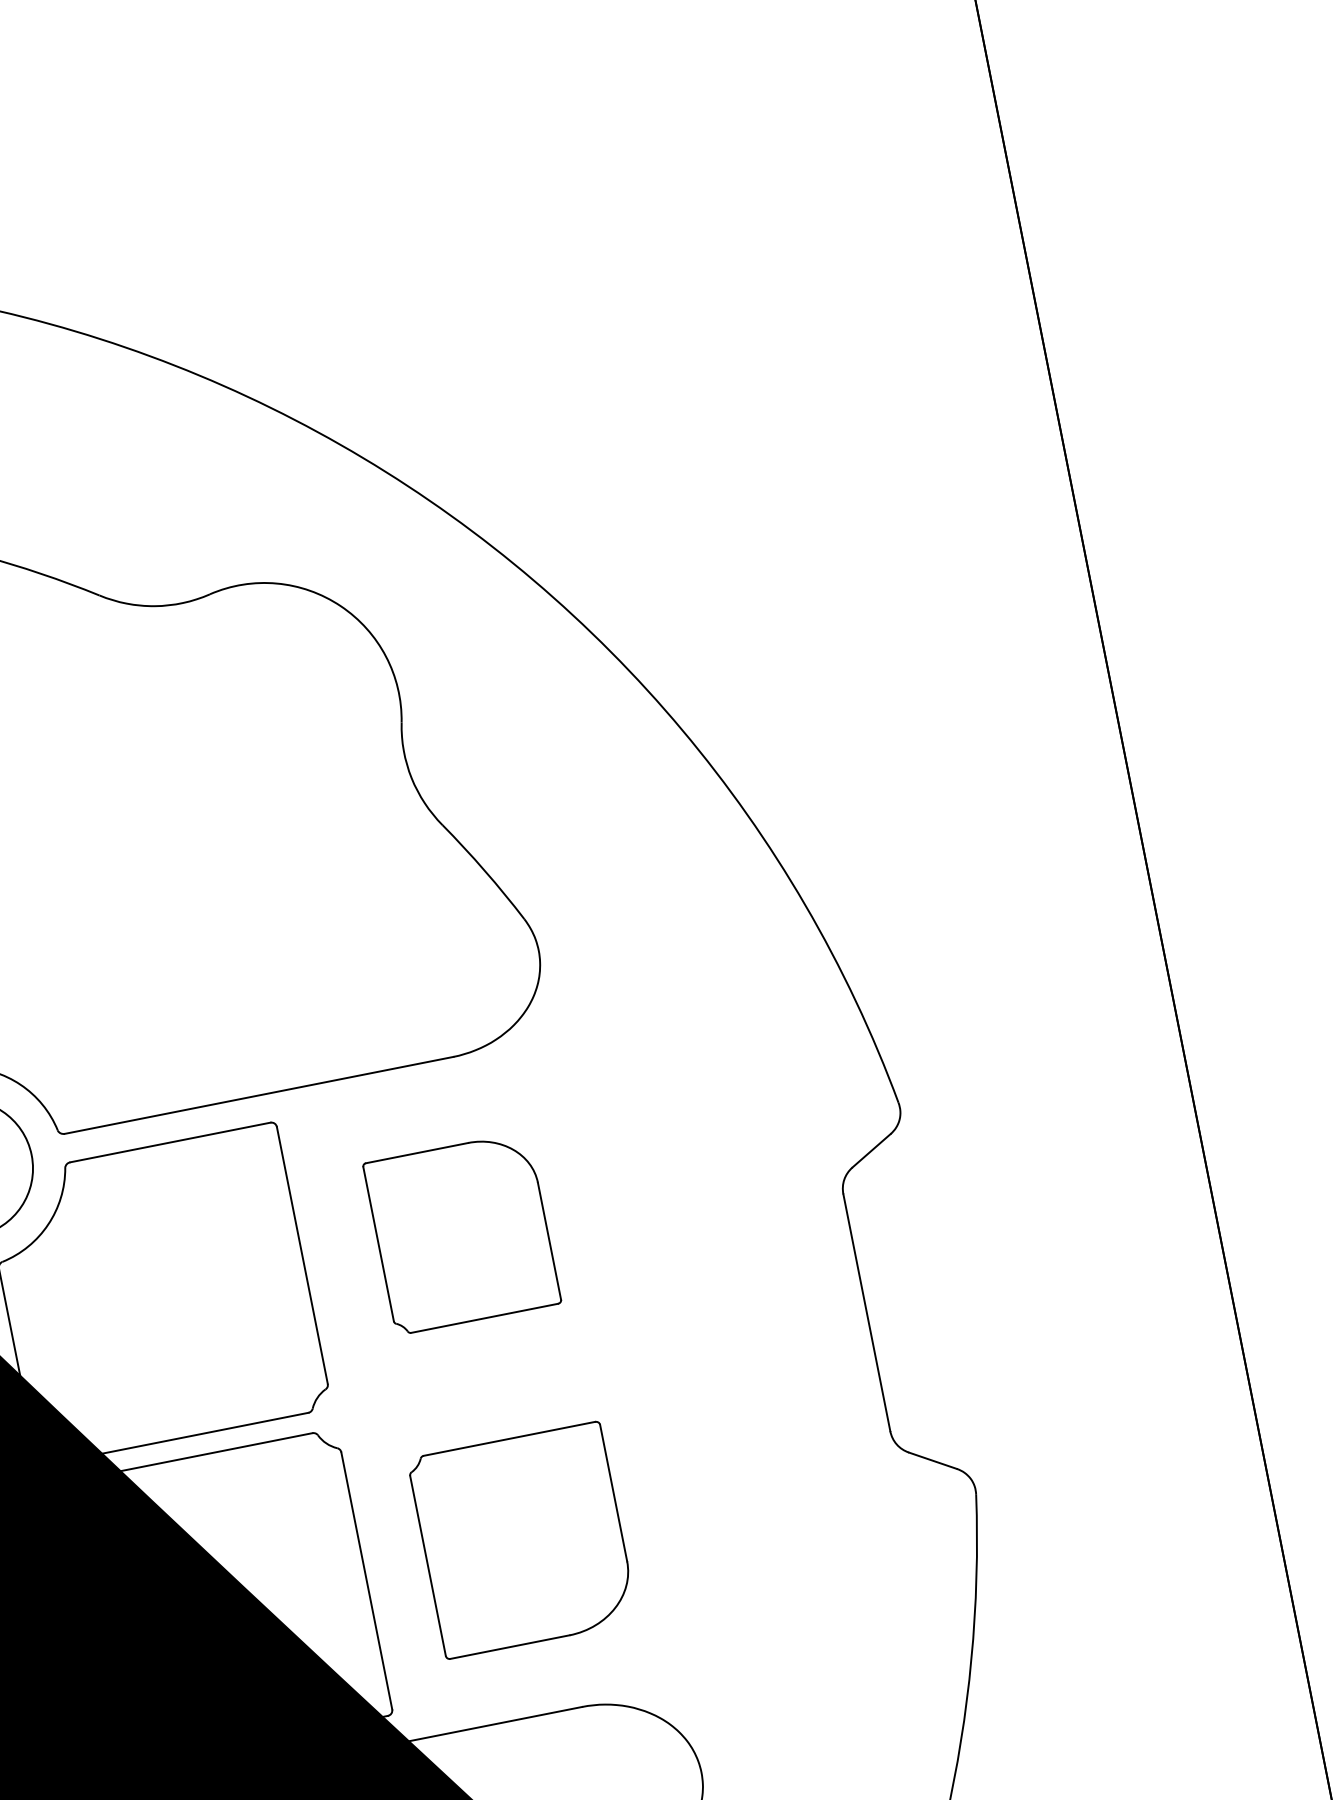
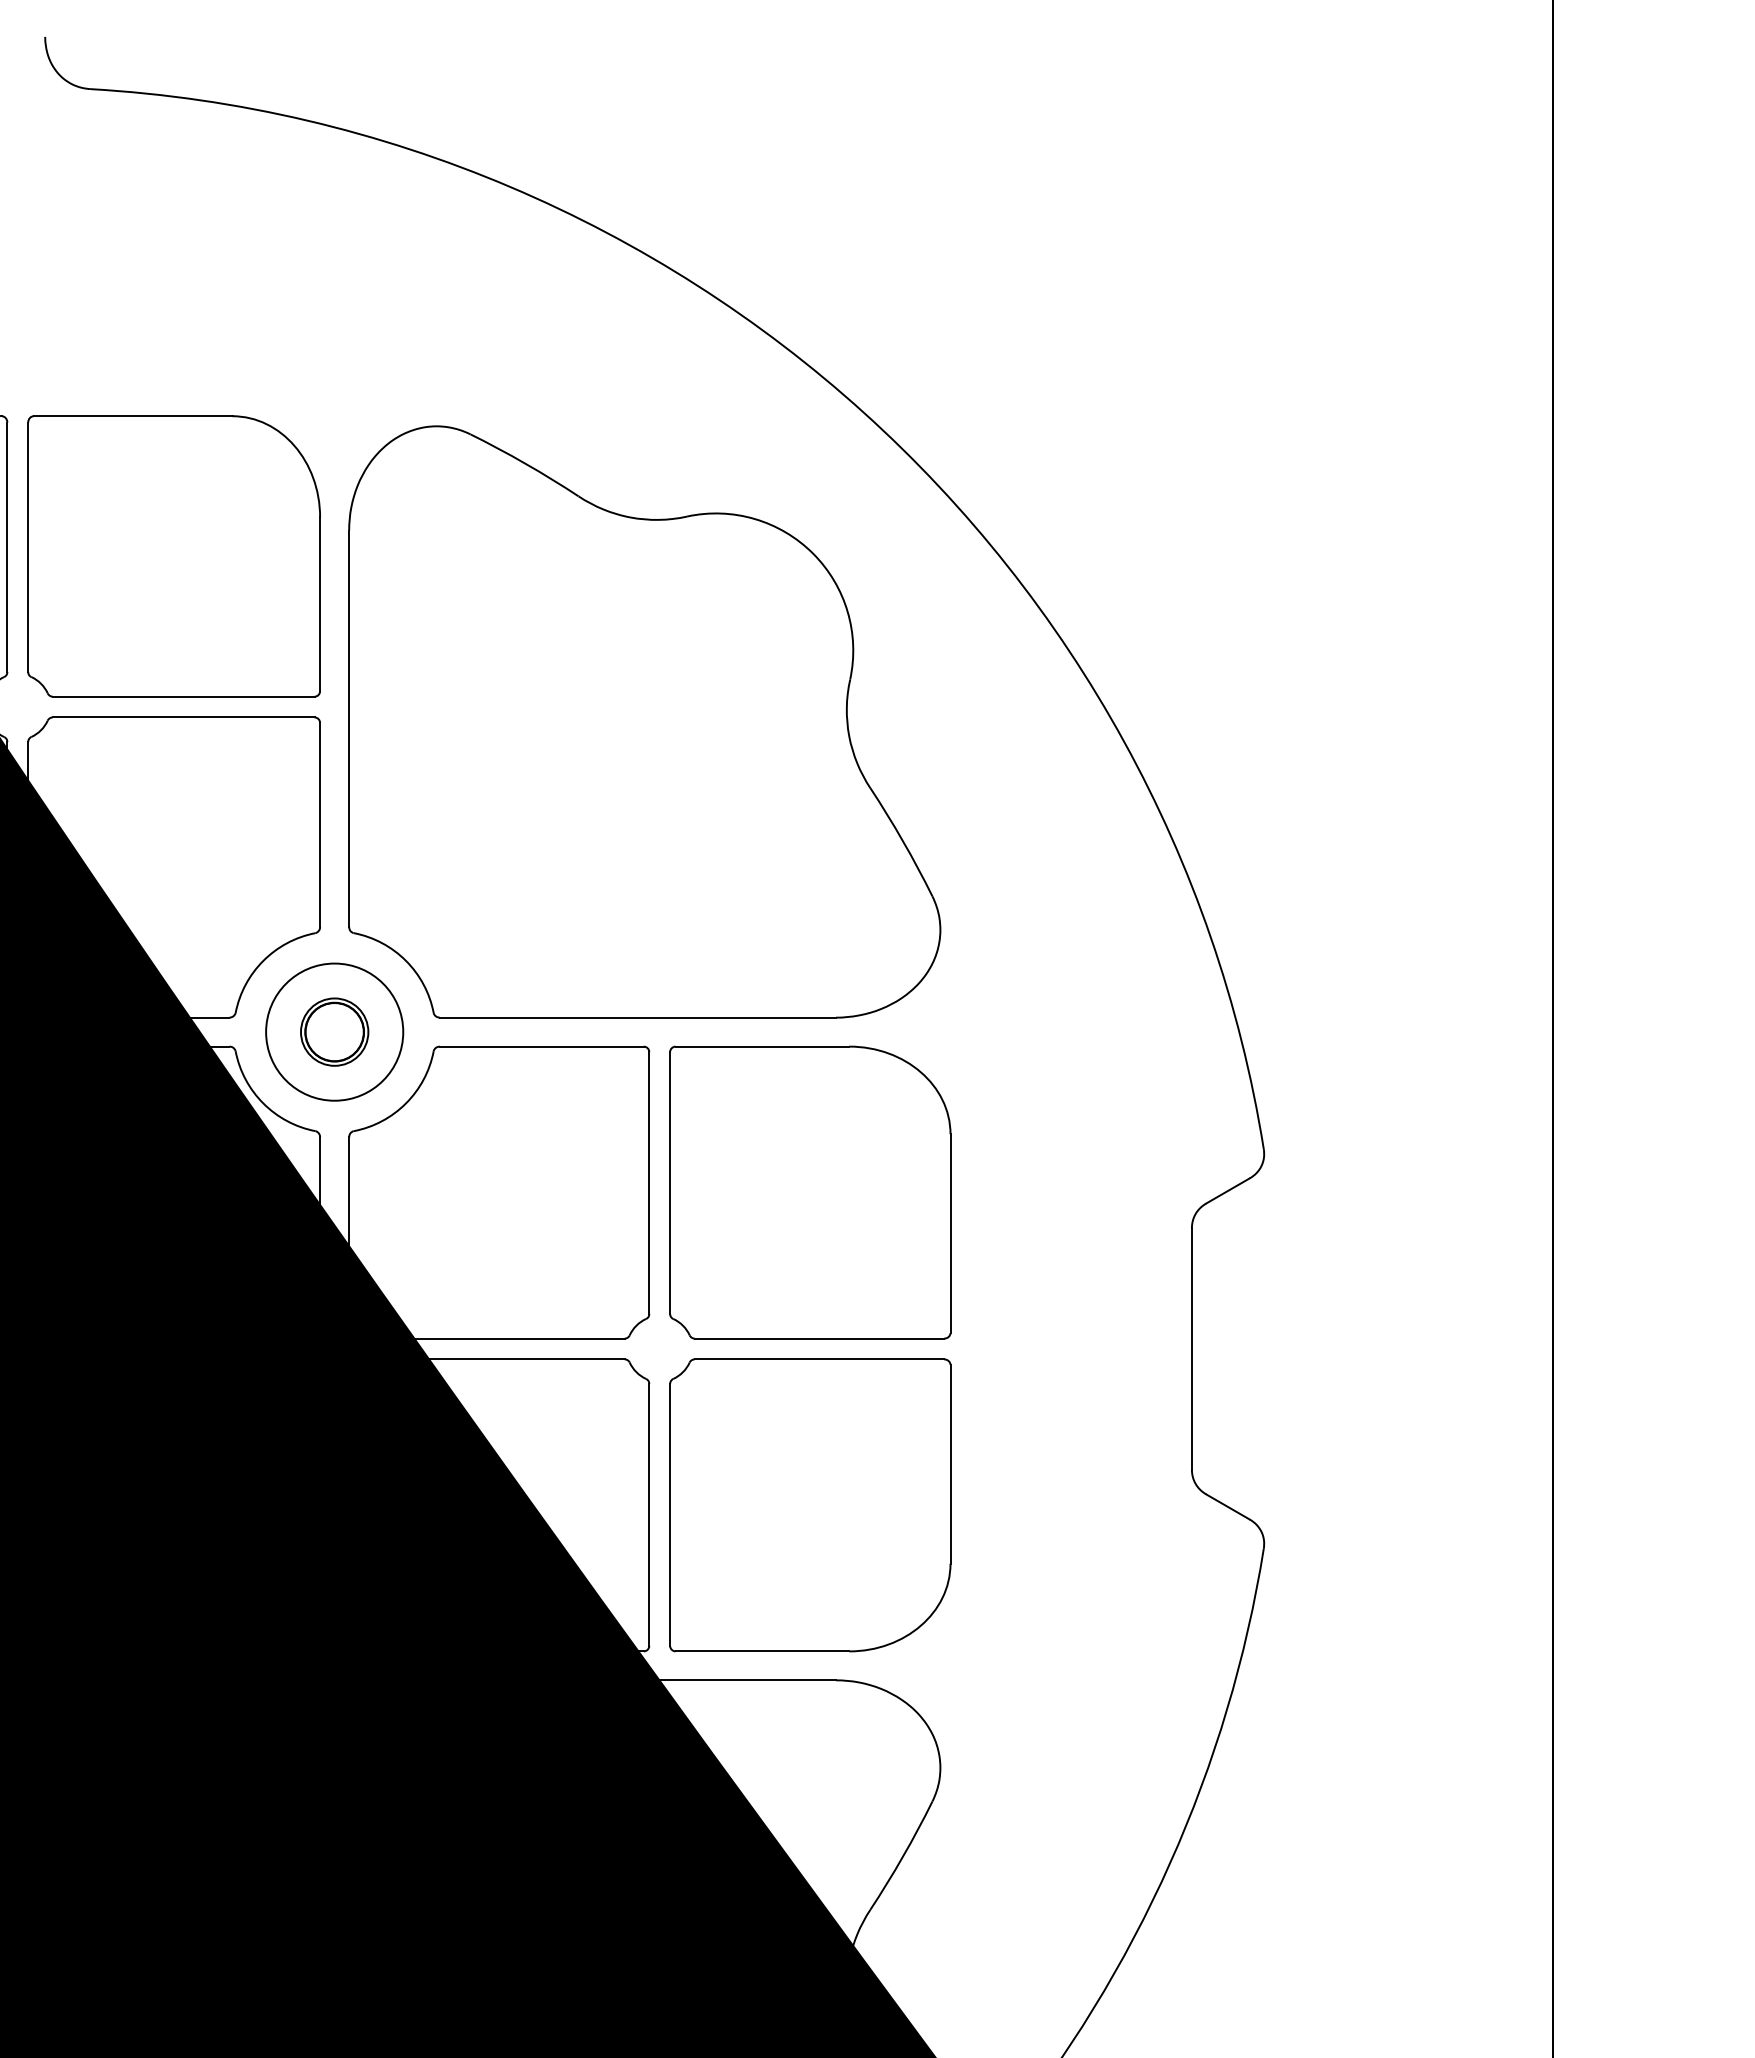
part: (462, 1233) -> (810, 1192), size x1.67
part: (523, 1540) -> (810, 1505), size x1.43

